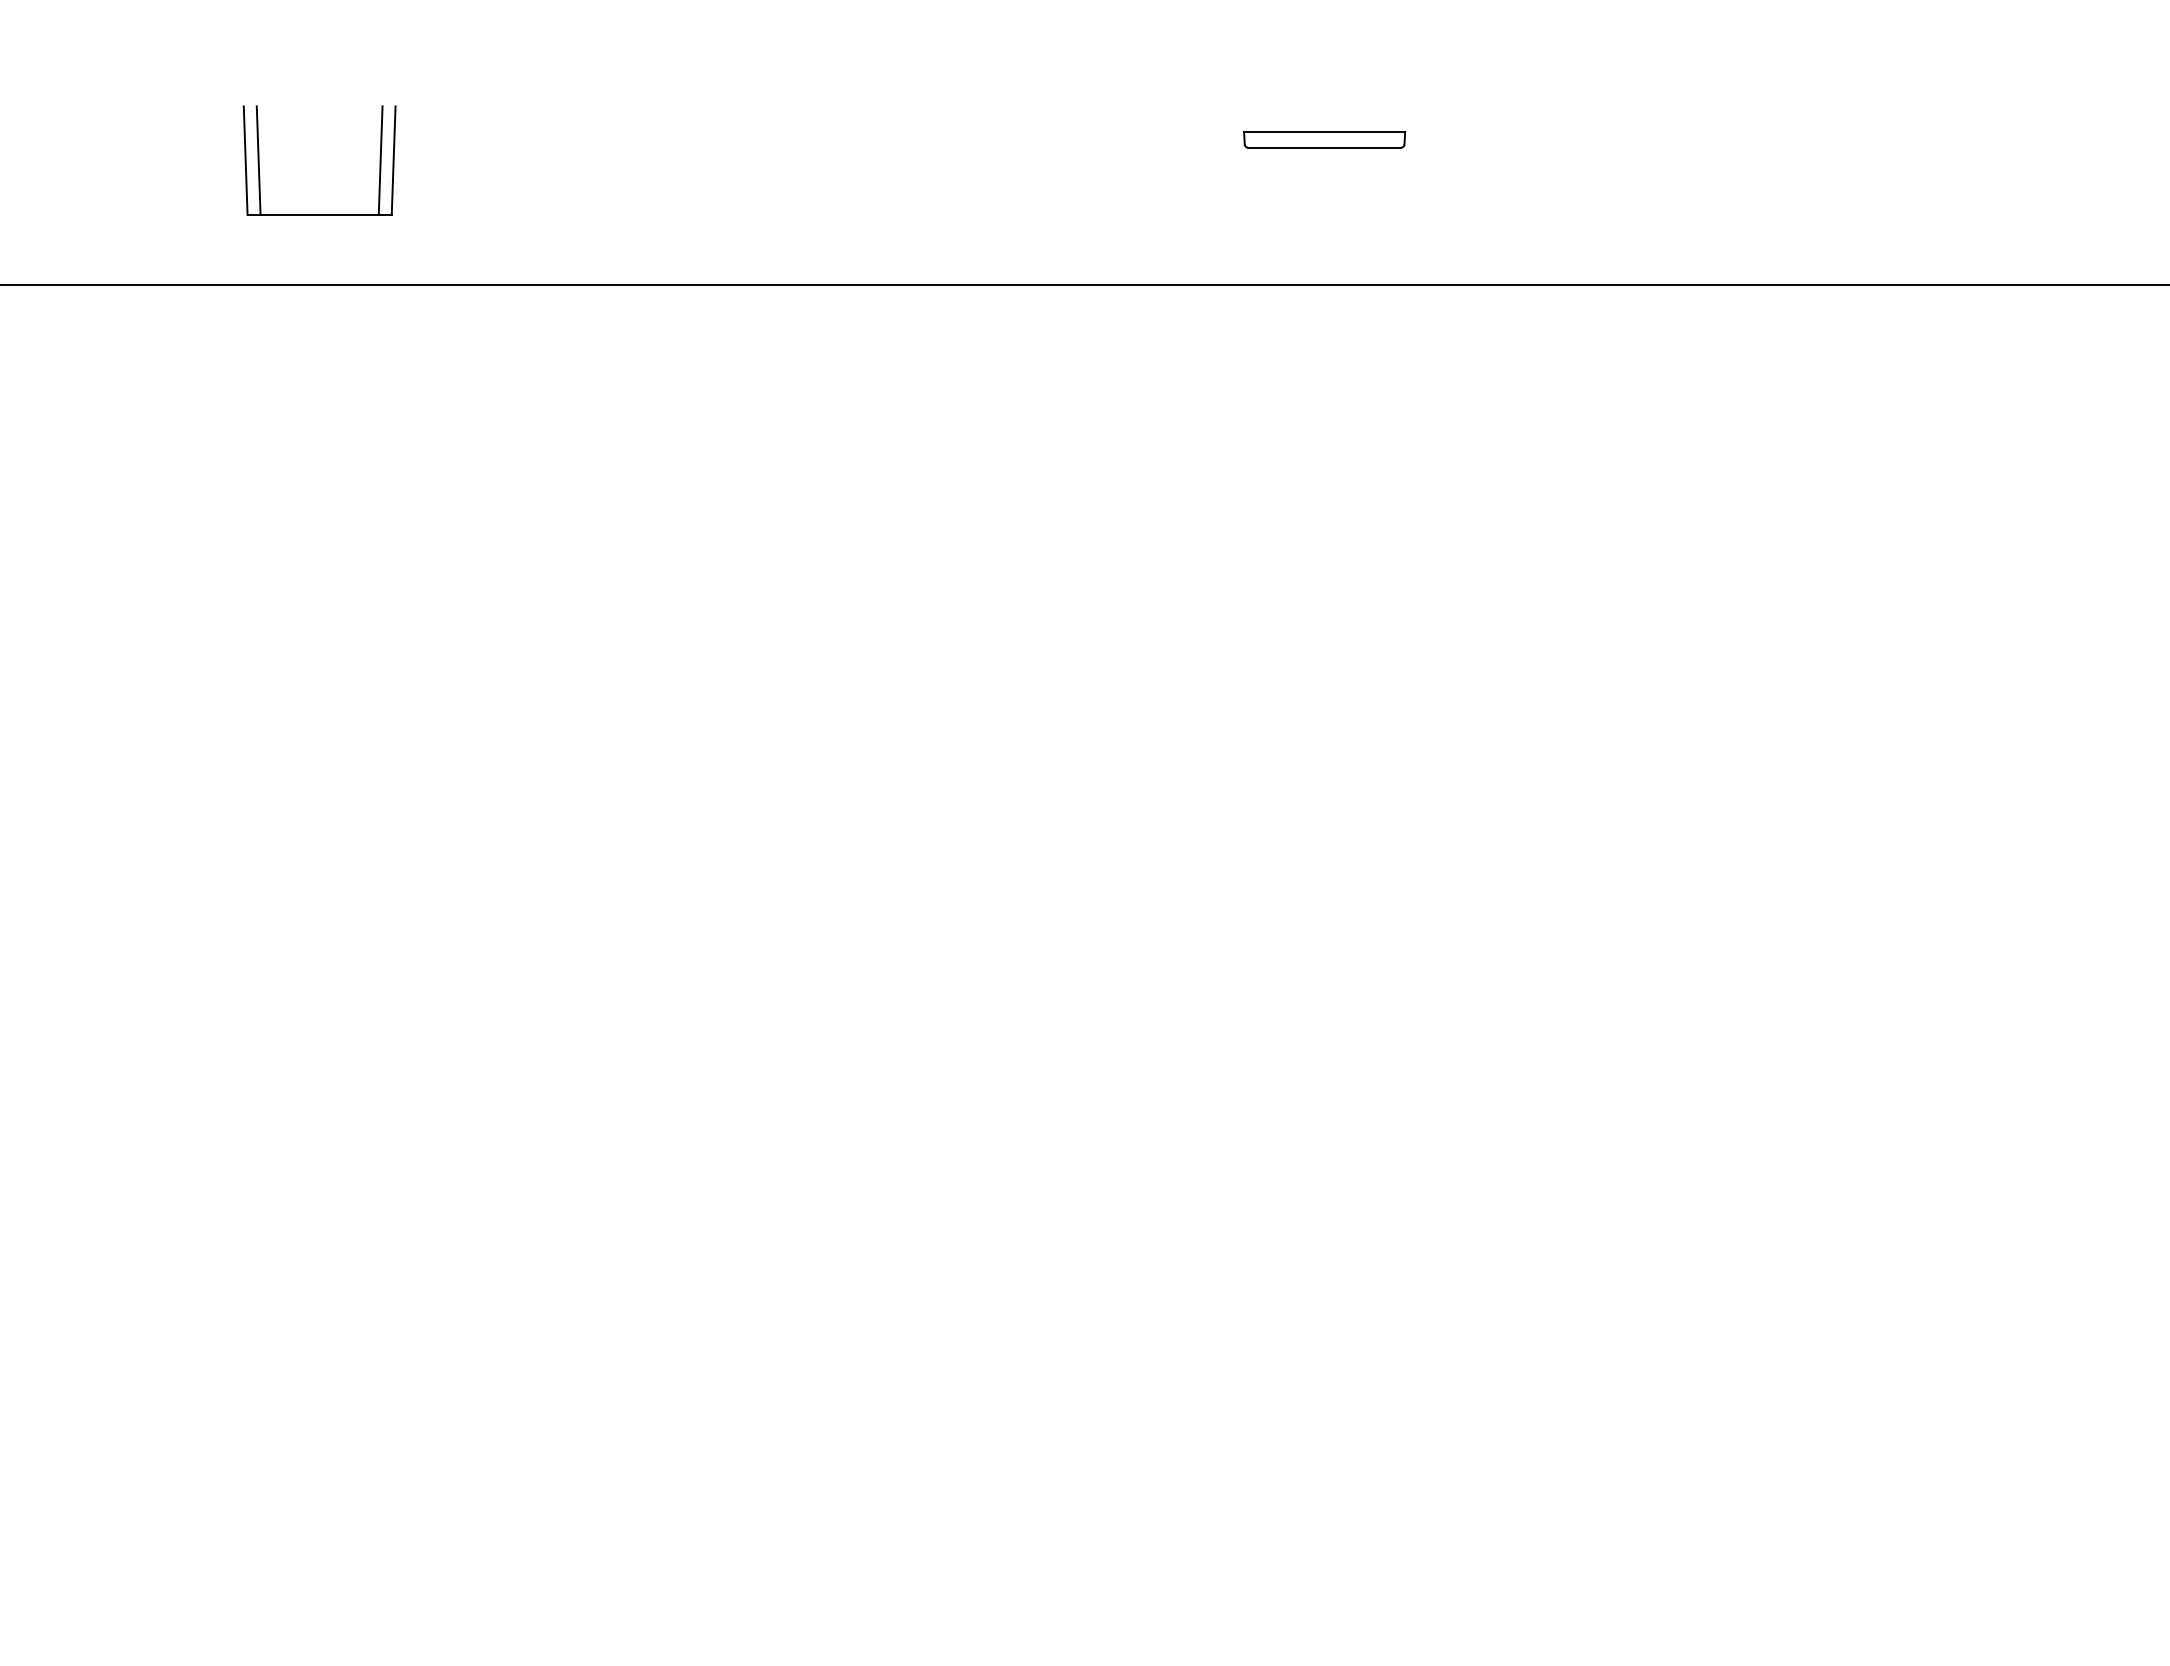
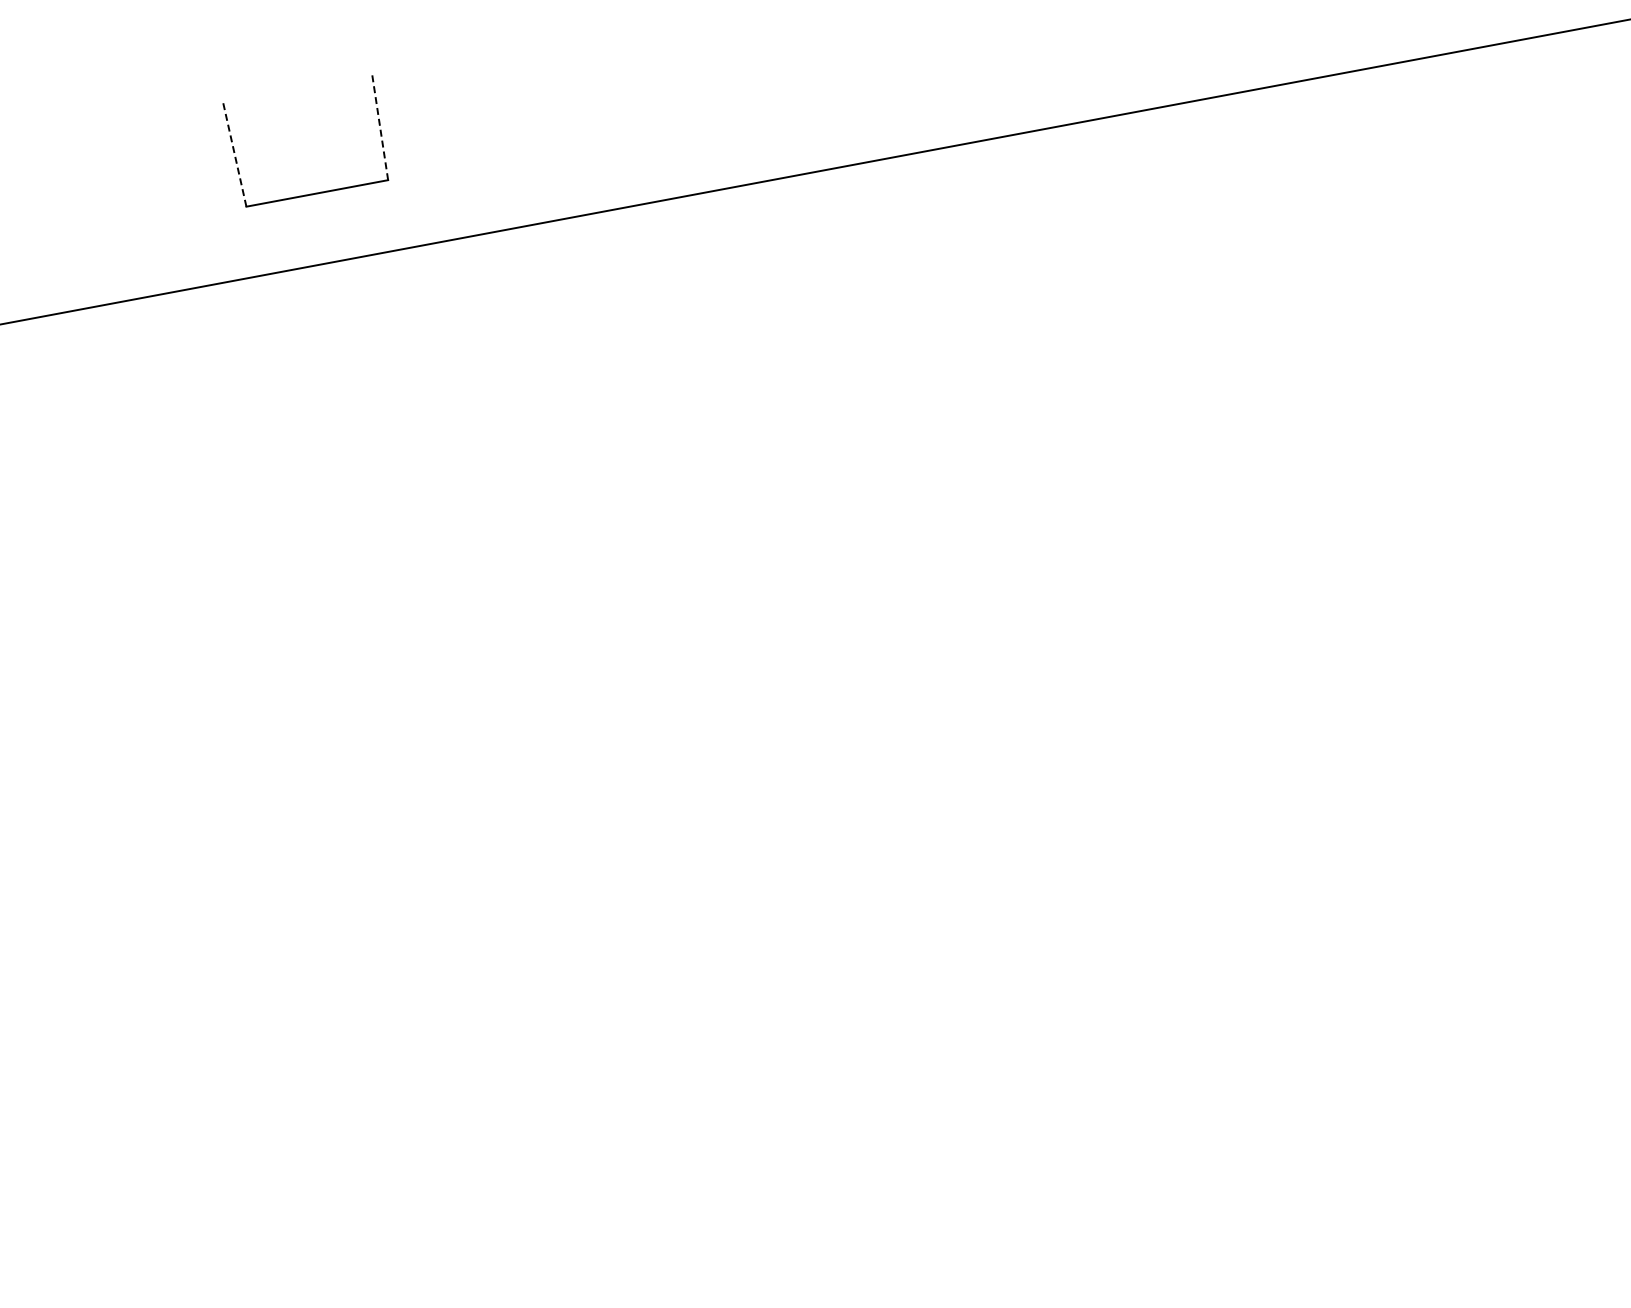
line: (245, 160) -> (234, 153), solid -> dashed
line: (258, 160) -> (247, 151), removed
line: (380, 160) -> (367, 128), removed
line: (393, 160) -> (379, 126), solid -> dashed

